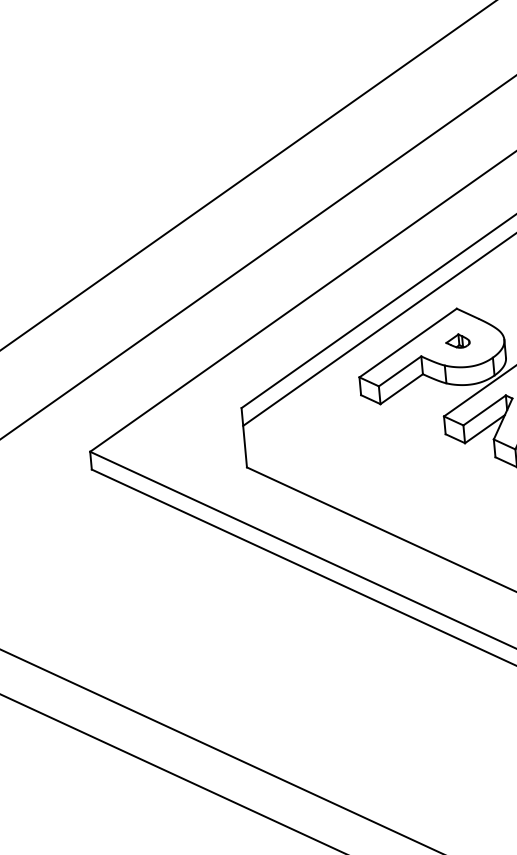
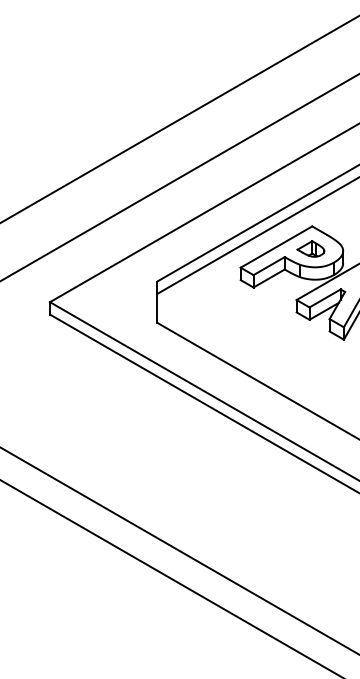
part: (457, 340) -> (310, 248), size x1.67

